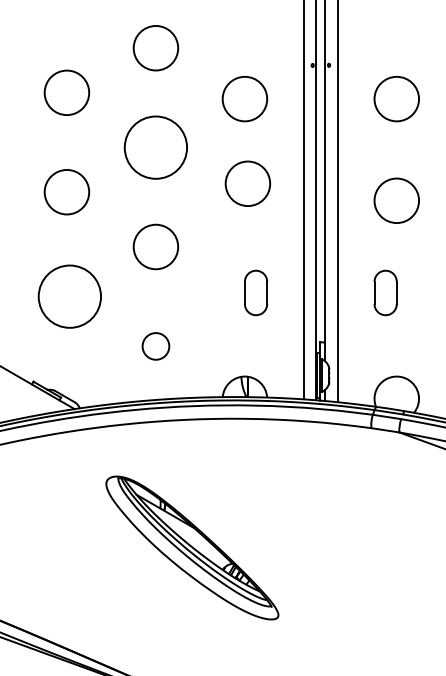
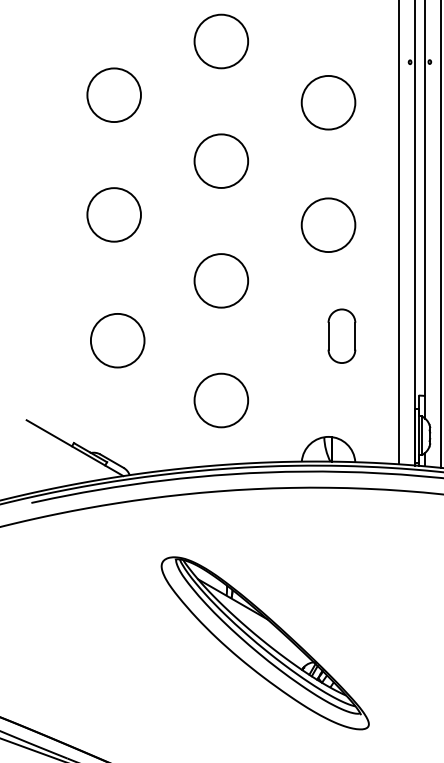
circle: (155, 147) -> (220, 161), size x0.71
circle: (247, 183) -> (328, 224), moved
circle: (69, 296) -> (117, 340), size x0.71
circle: (155, 346) -> (220, 400), size x1.67

